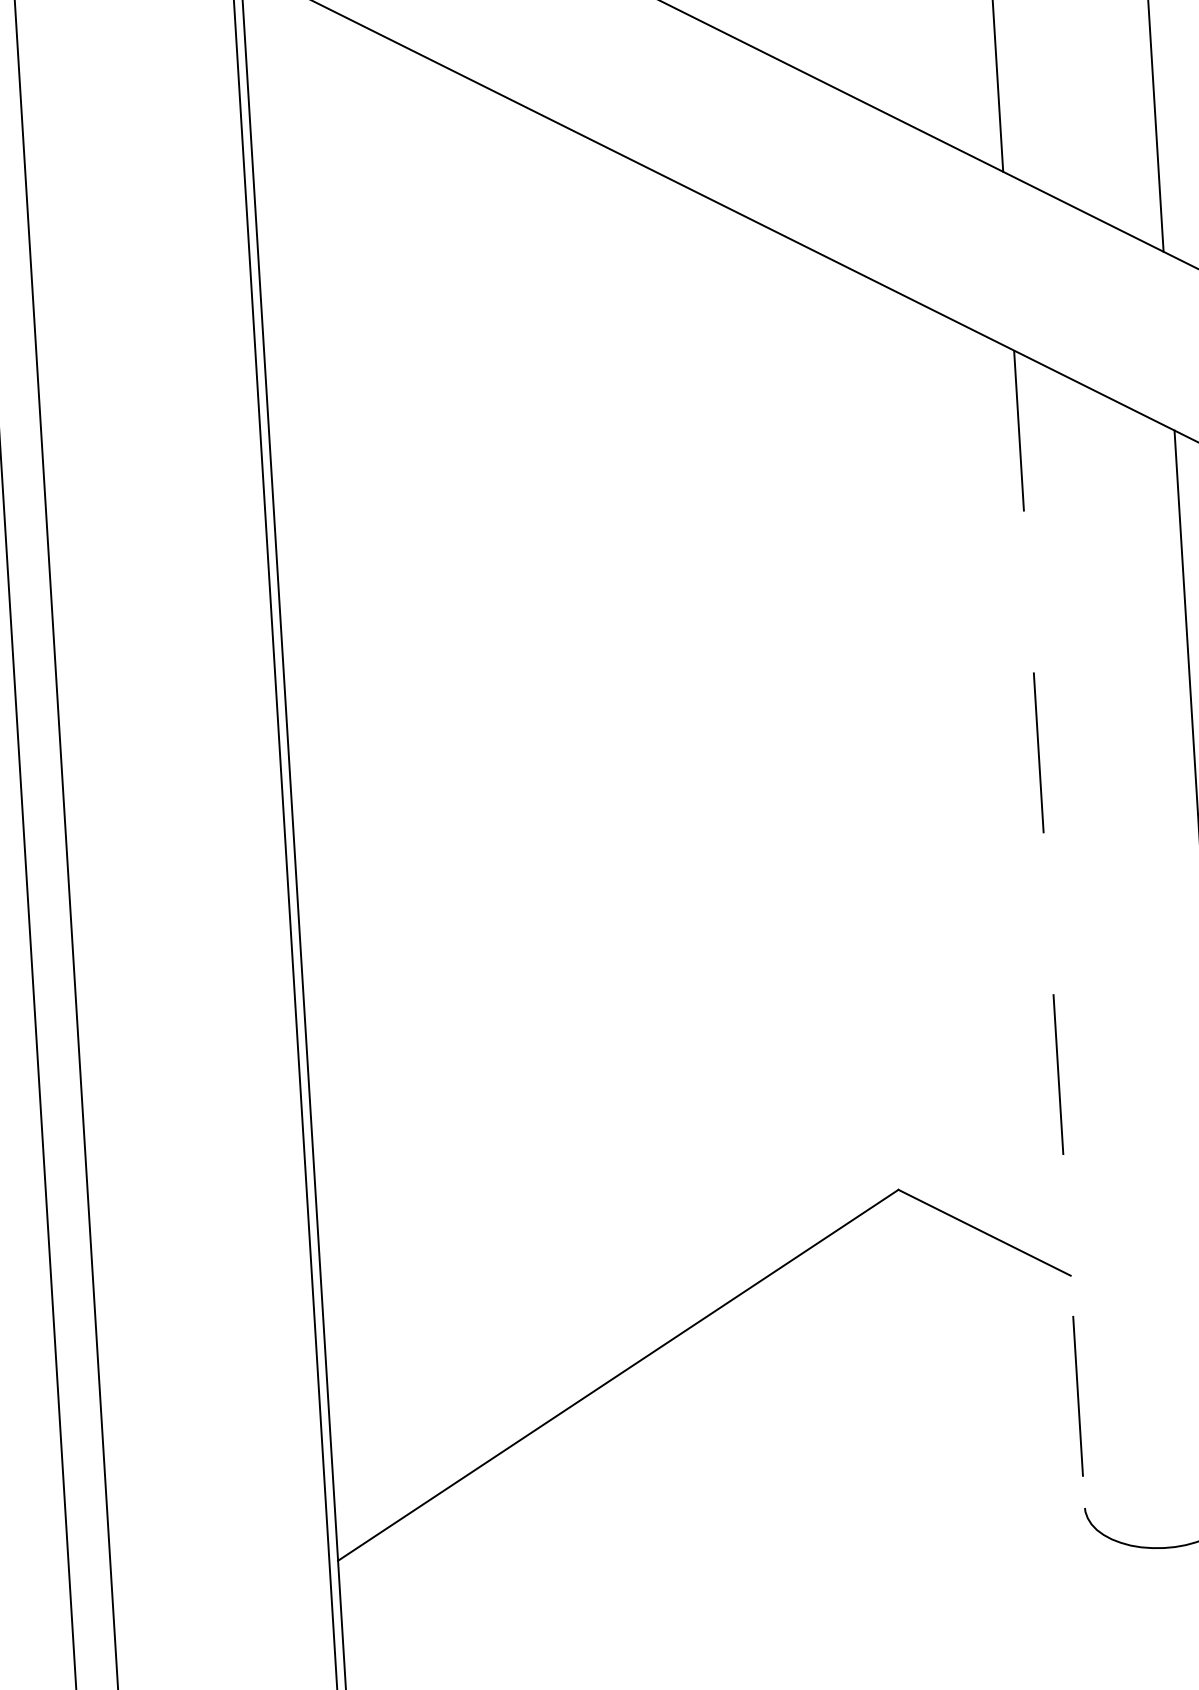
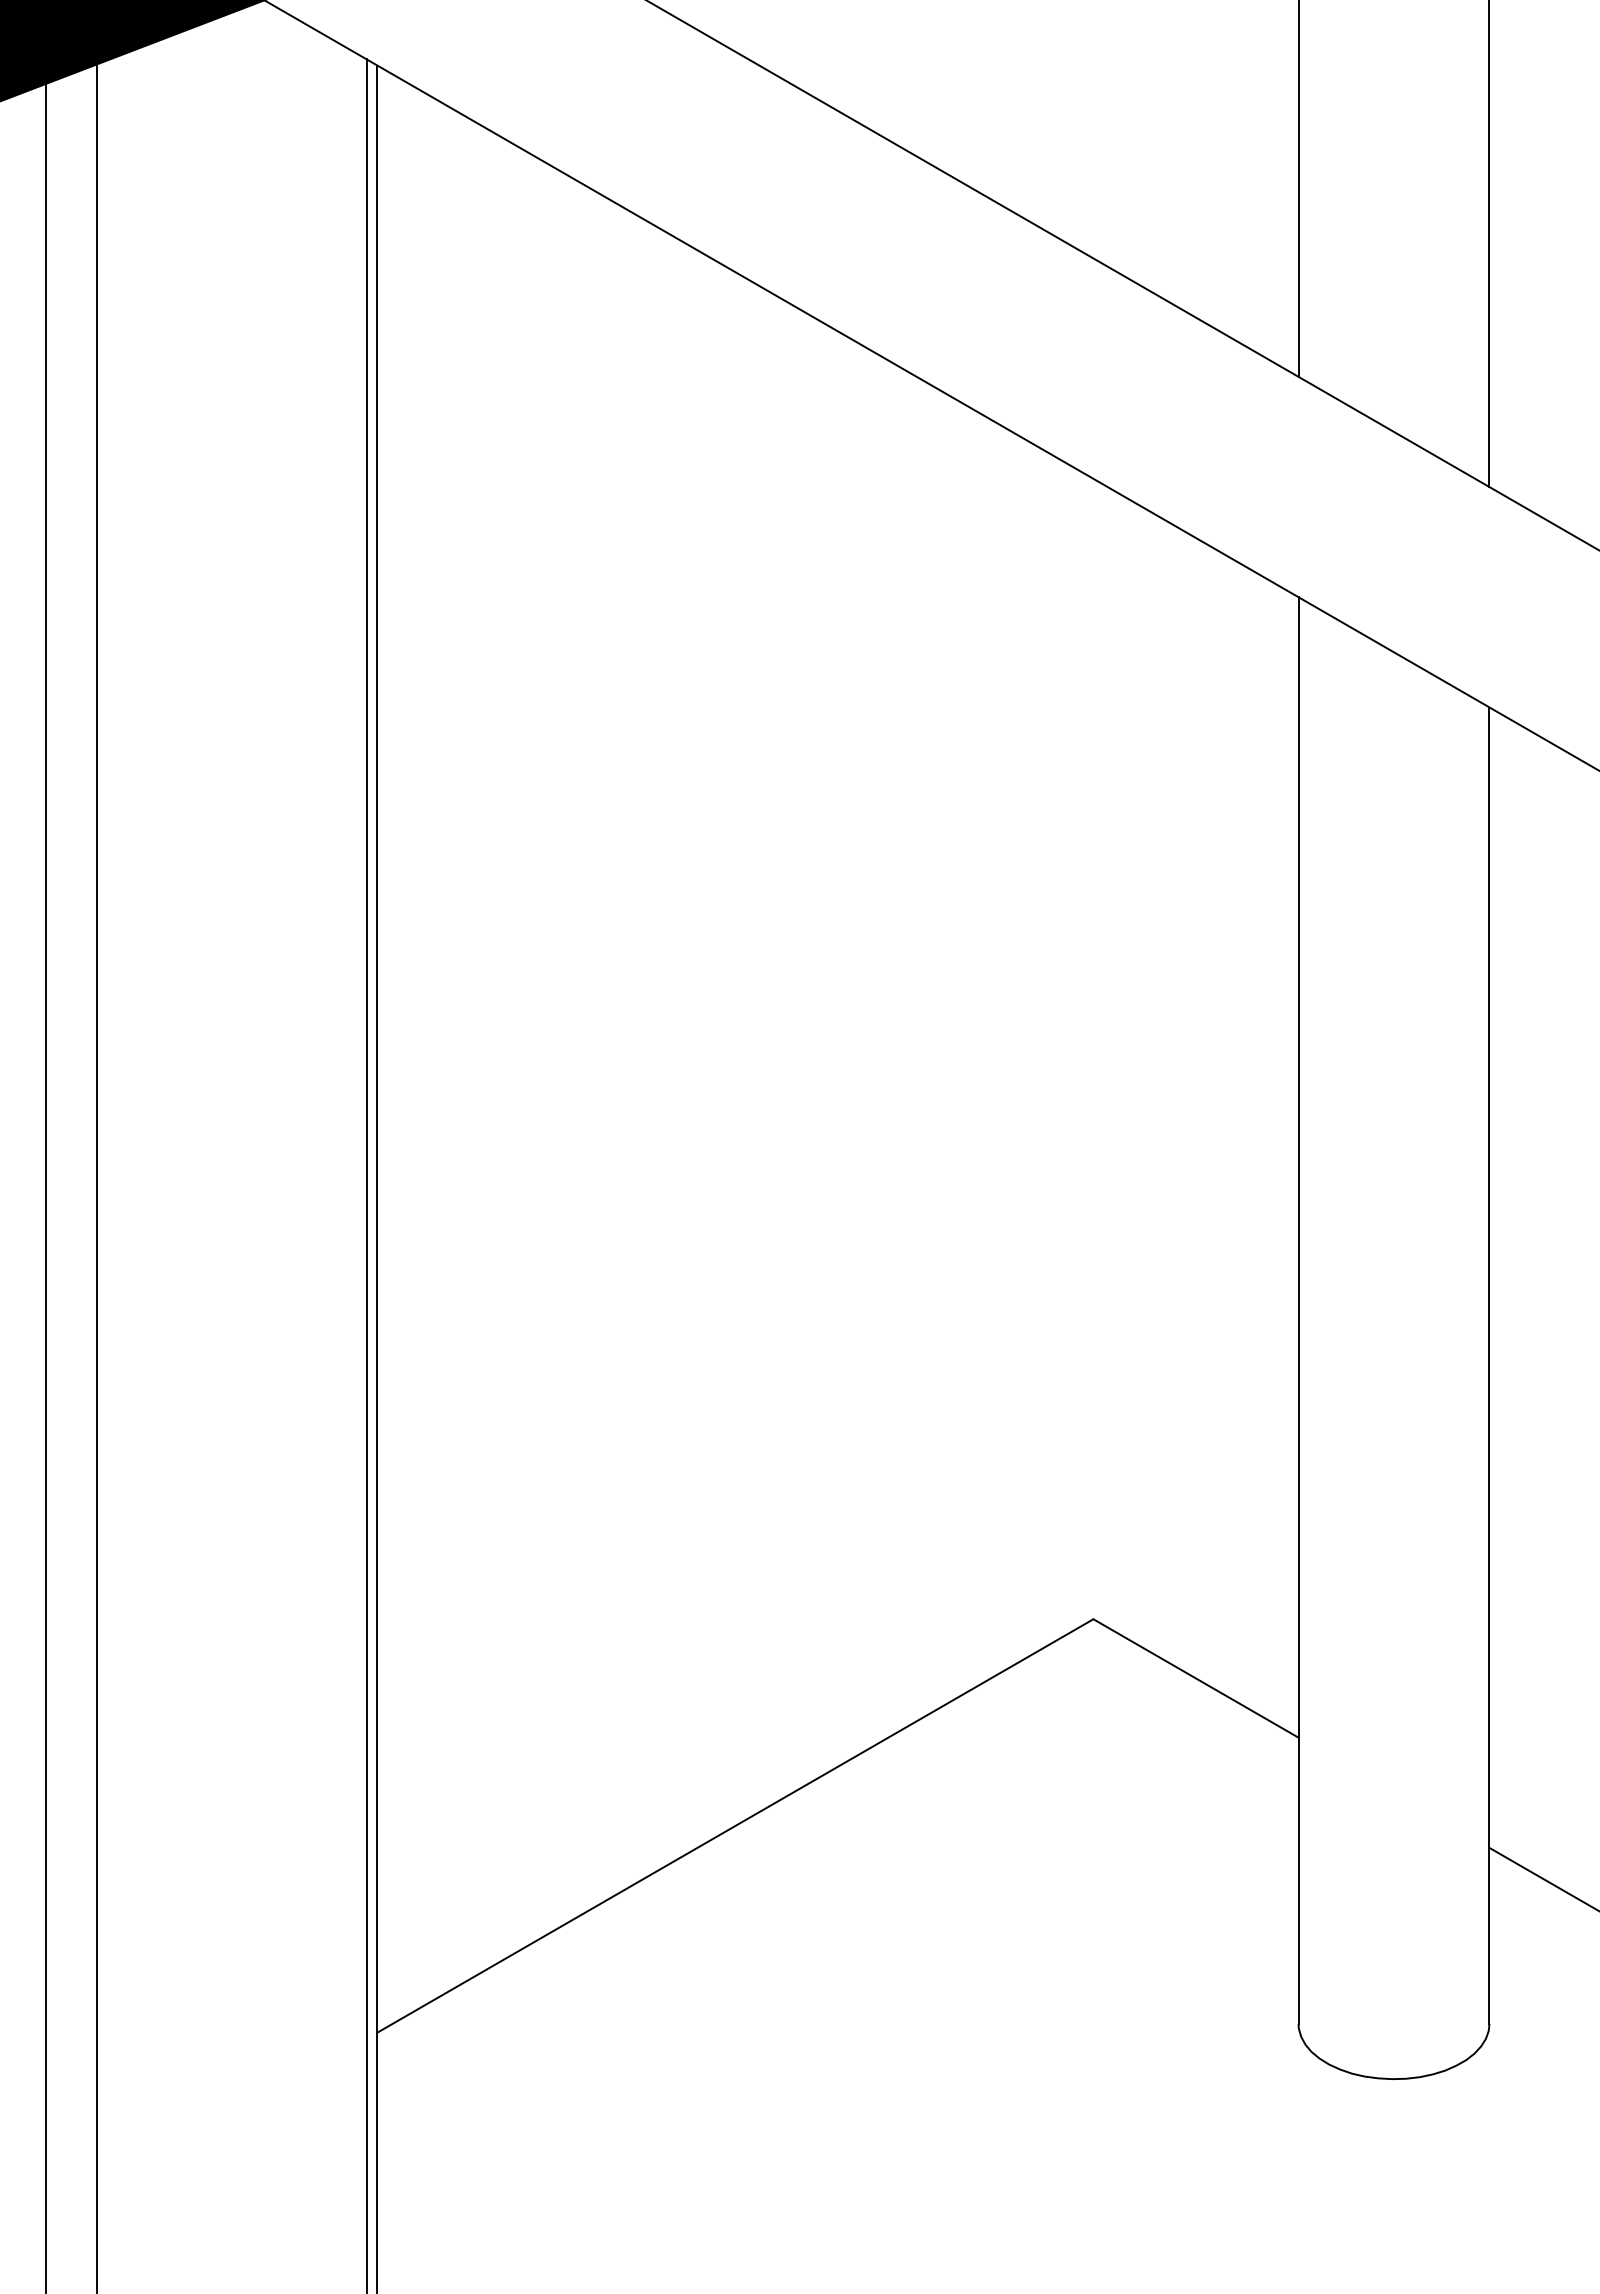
line: (1049, 930) -> (1298, 1311), dashed -> solid

